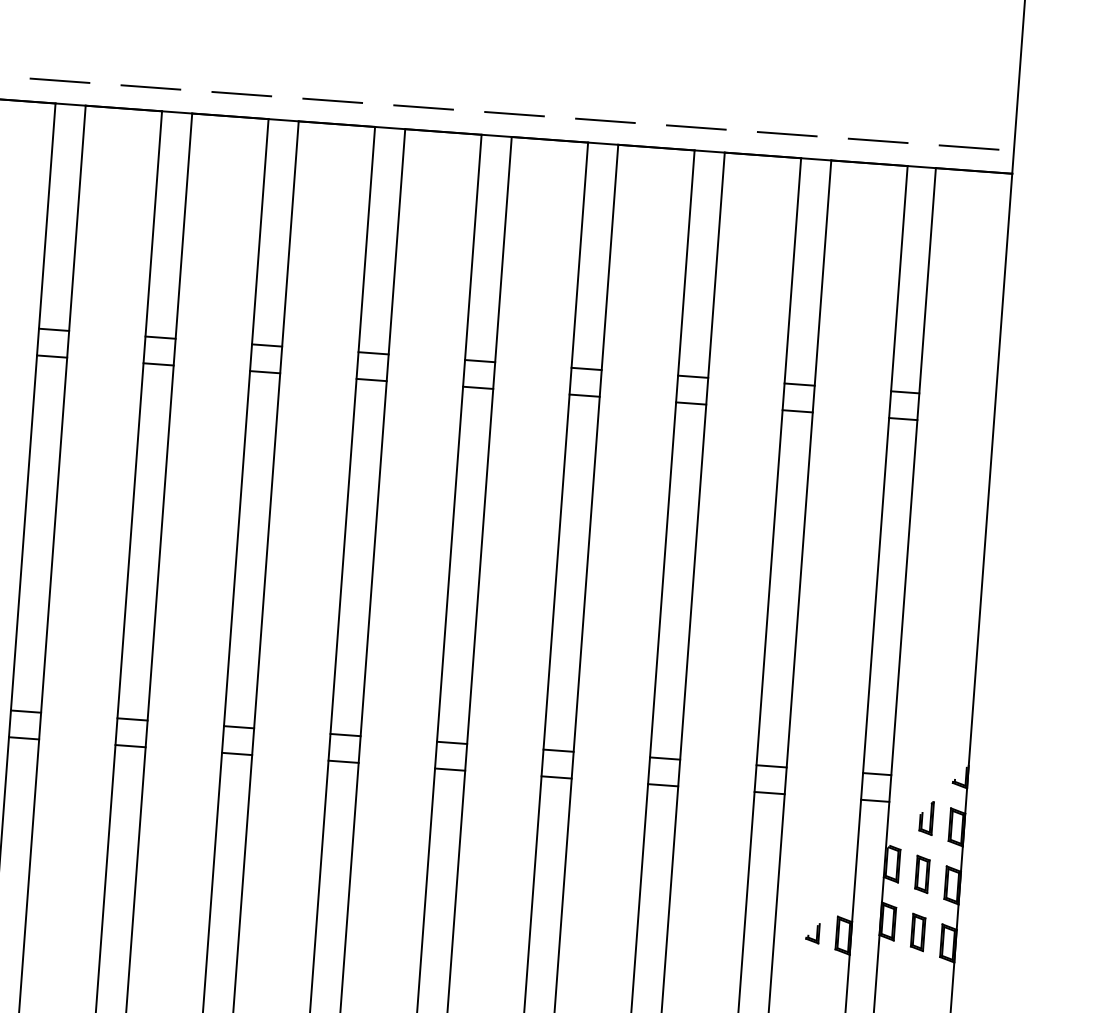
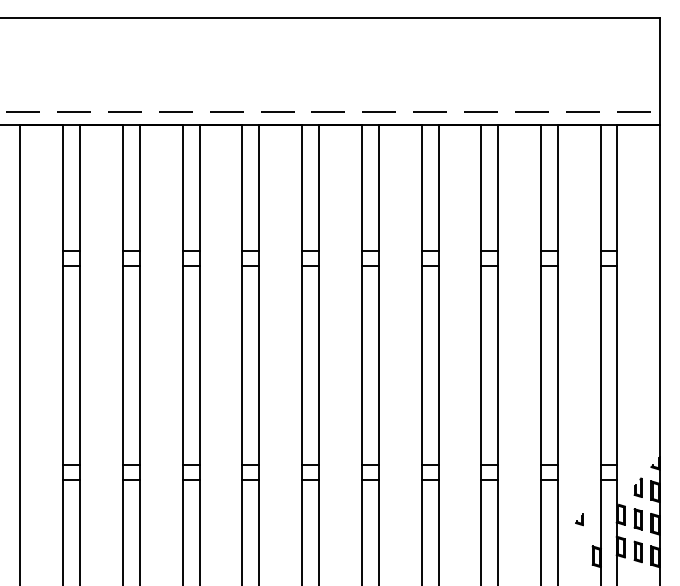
part: (812, 932) -> (579, 519), moved

